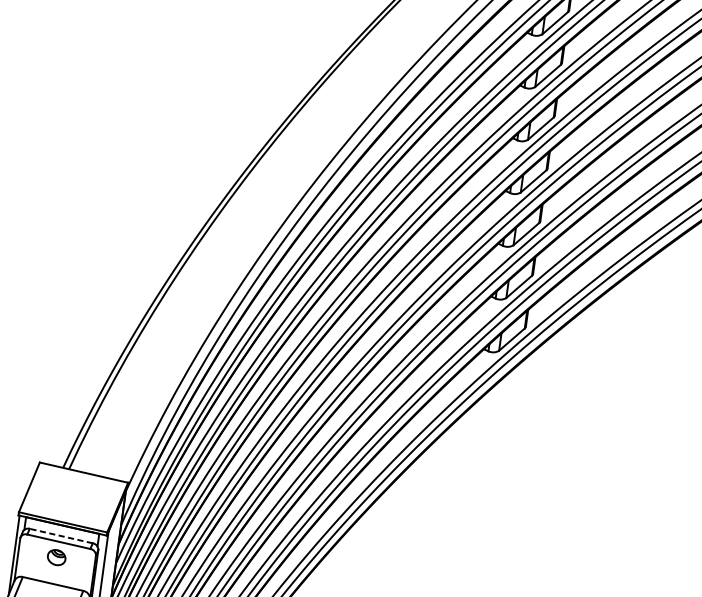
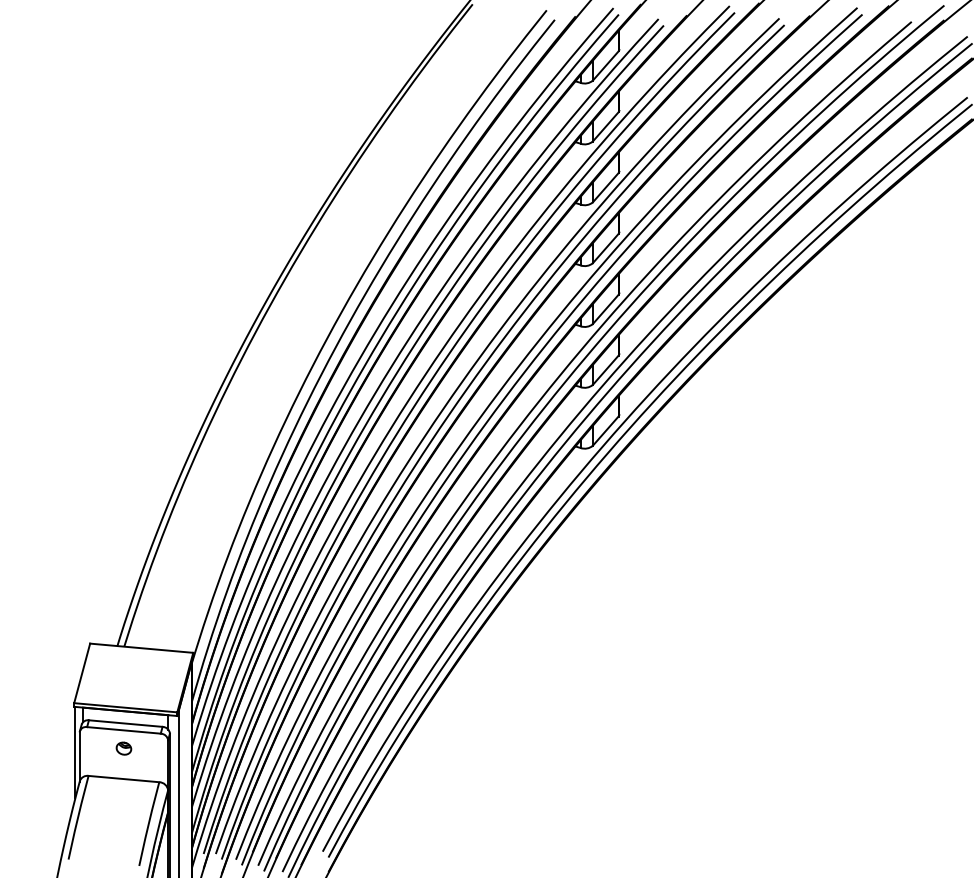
line: (61, 535) -> (125, 723), dashed -> solid
part: (56, 557) -> (123, 748), size x0.71

